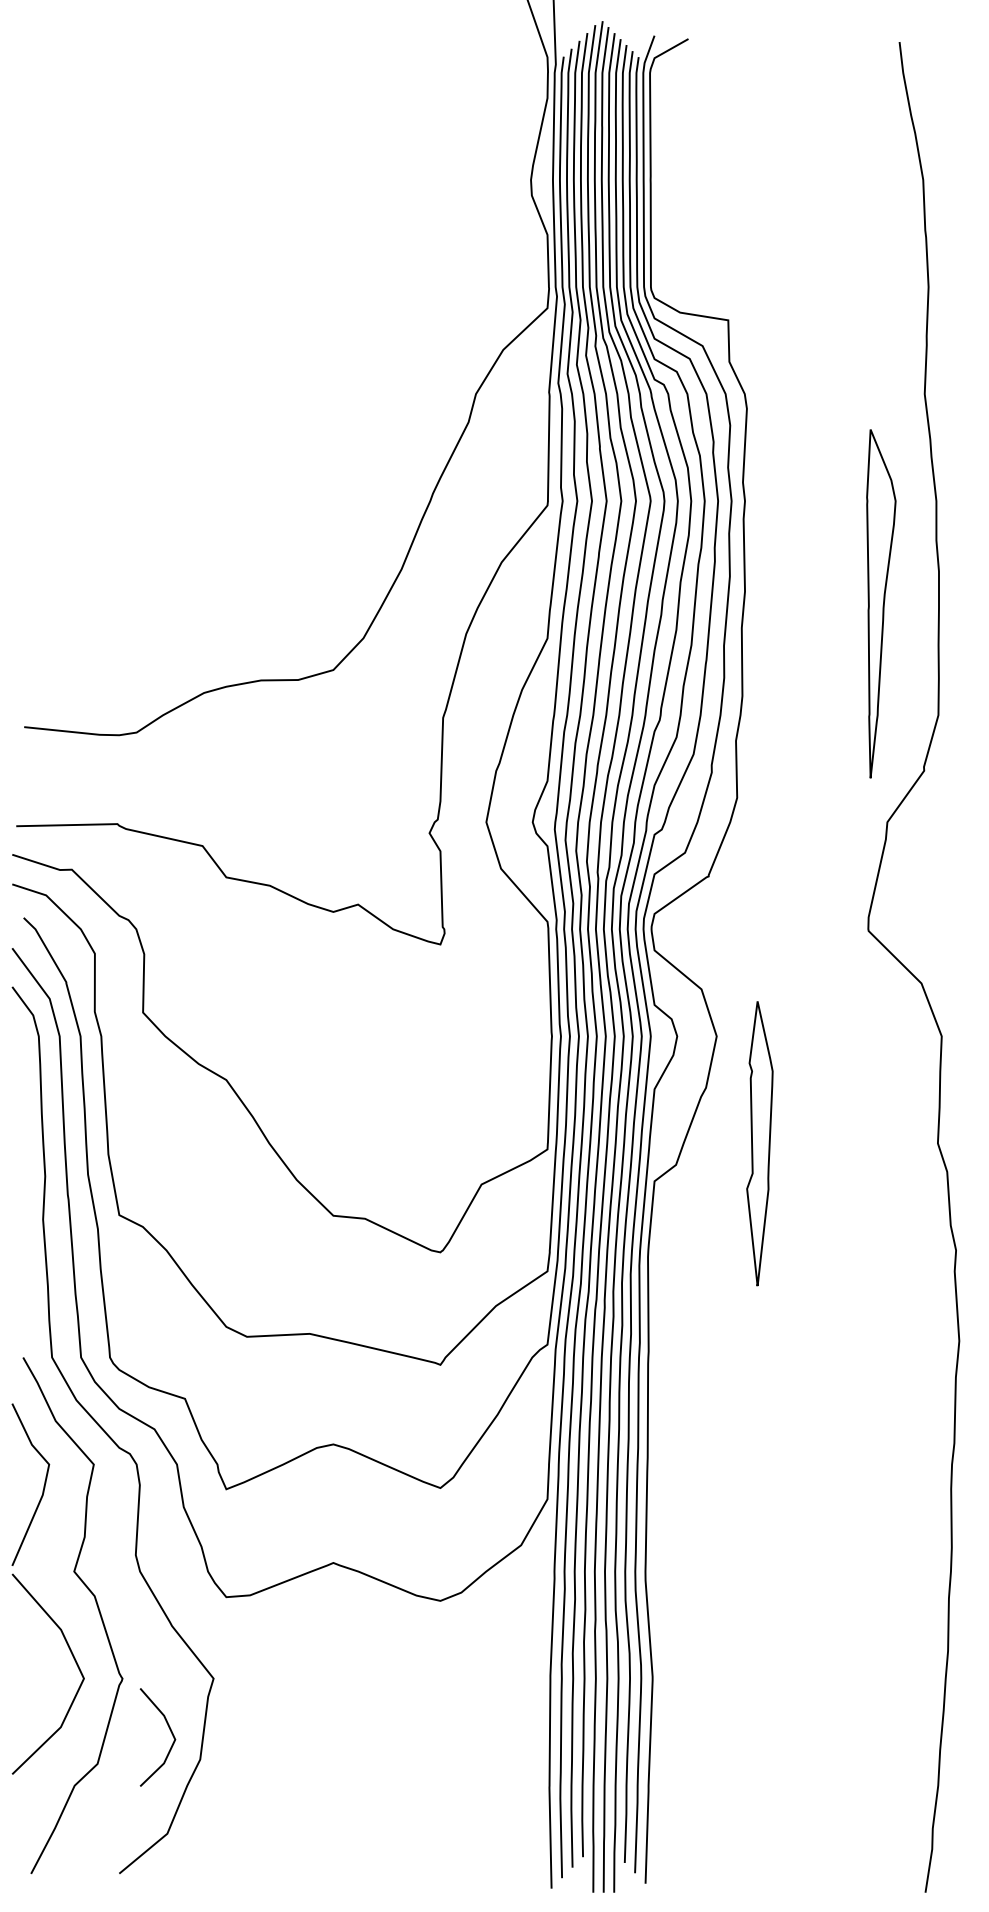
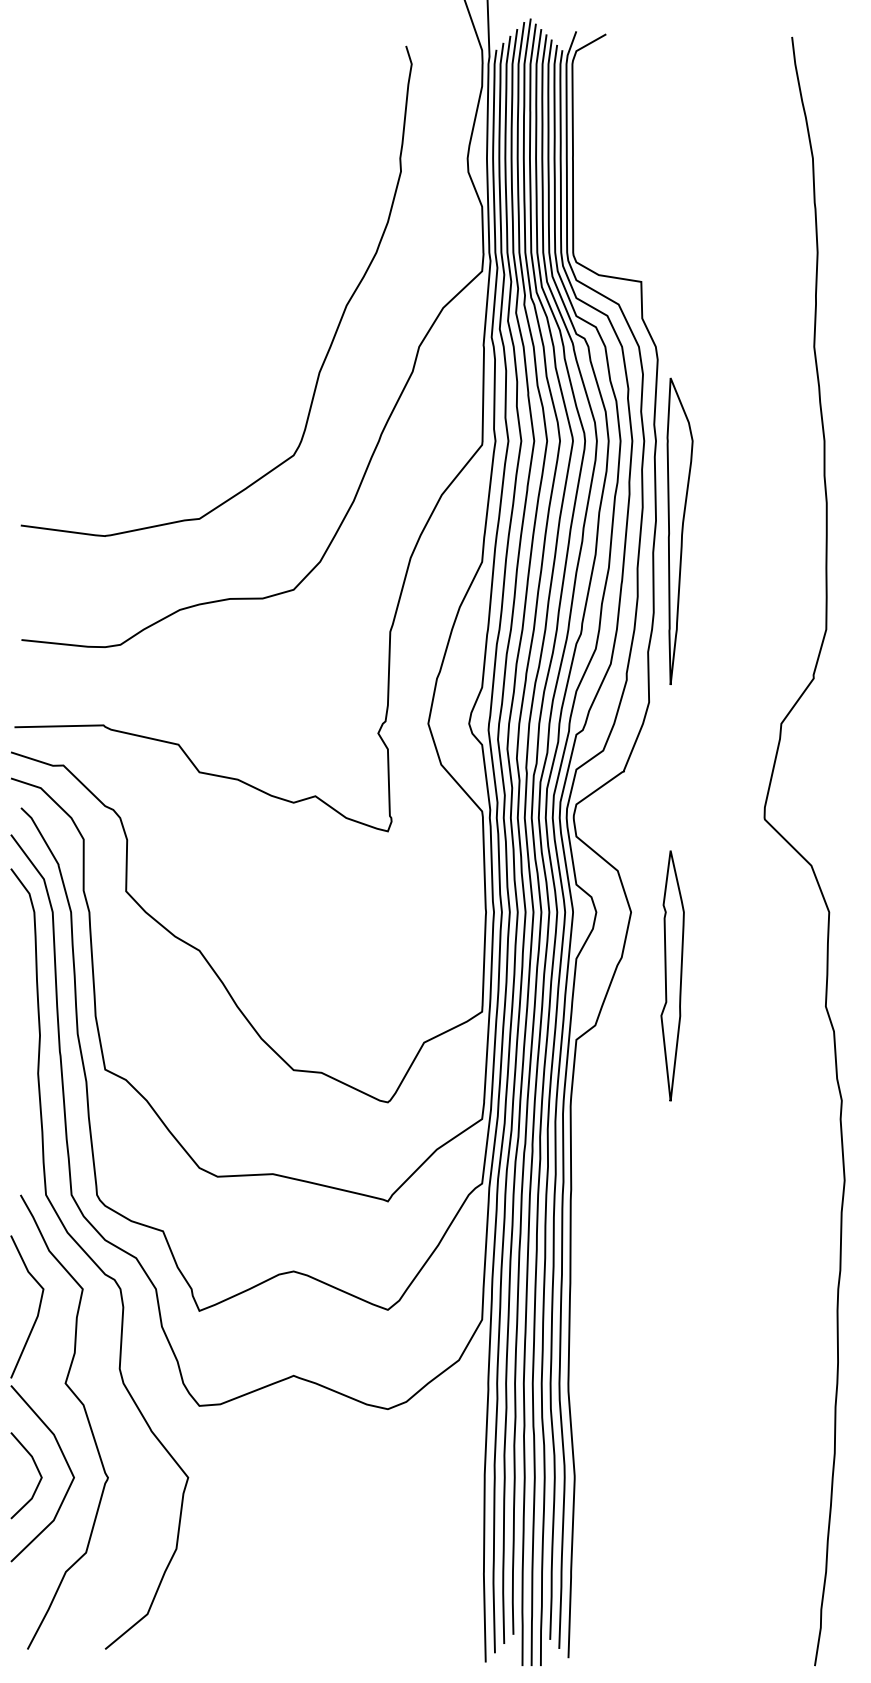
curve: (379, 379) -> (334, 334), added
part: (881, 603) -> (680, 531), moved
part: (759, 1143) -> (672, 975), moved
line: (170, 1732) -> (37, 1471), moved

